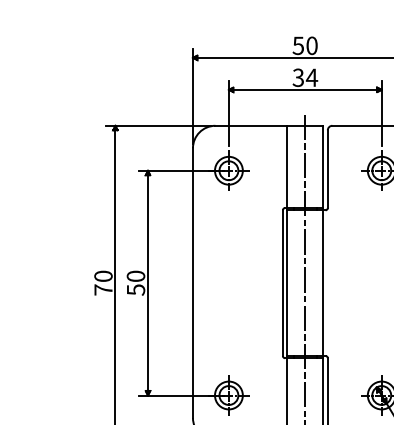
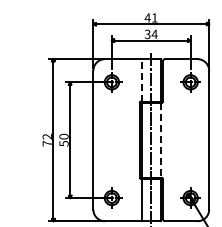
text: (303, 44) -> (150, 17), 50 -> 41
line: (288, 165) -> (142, 79), solid -> dashed
text: (101, 275) -> (46, 136), 70 -> 72
line: (323, 283) -> (160, 140), solid -> dashed

